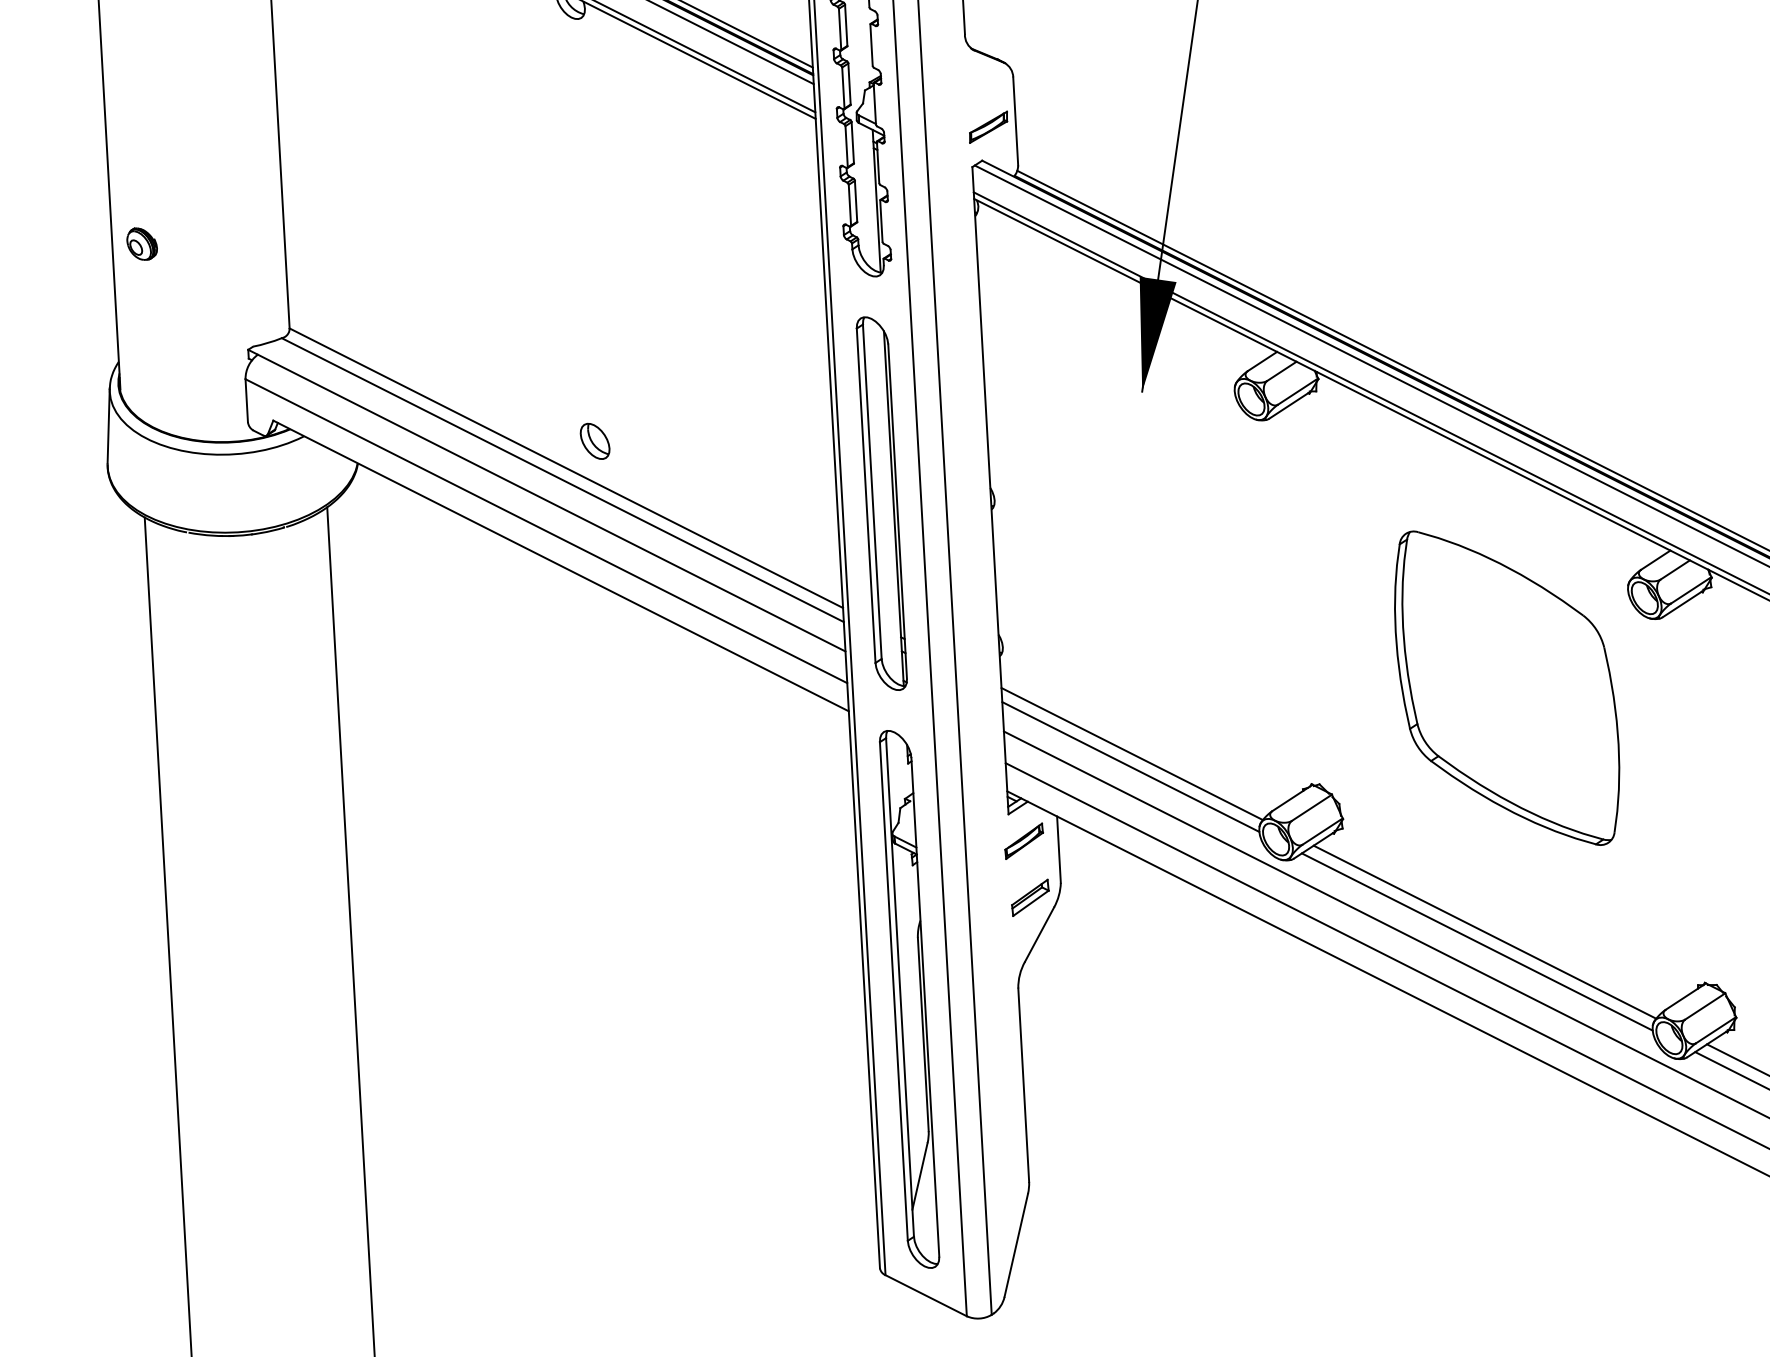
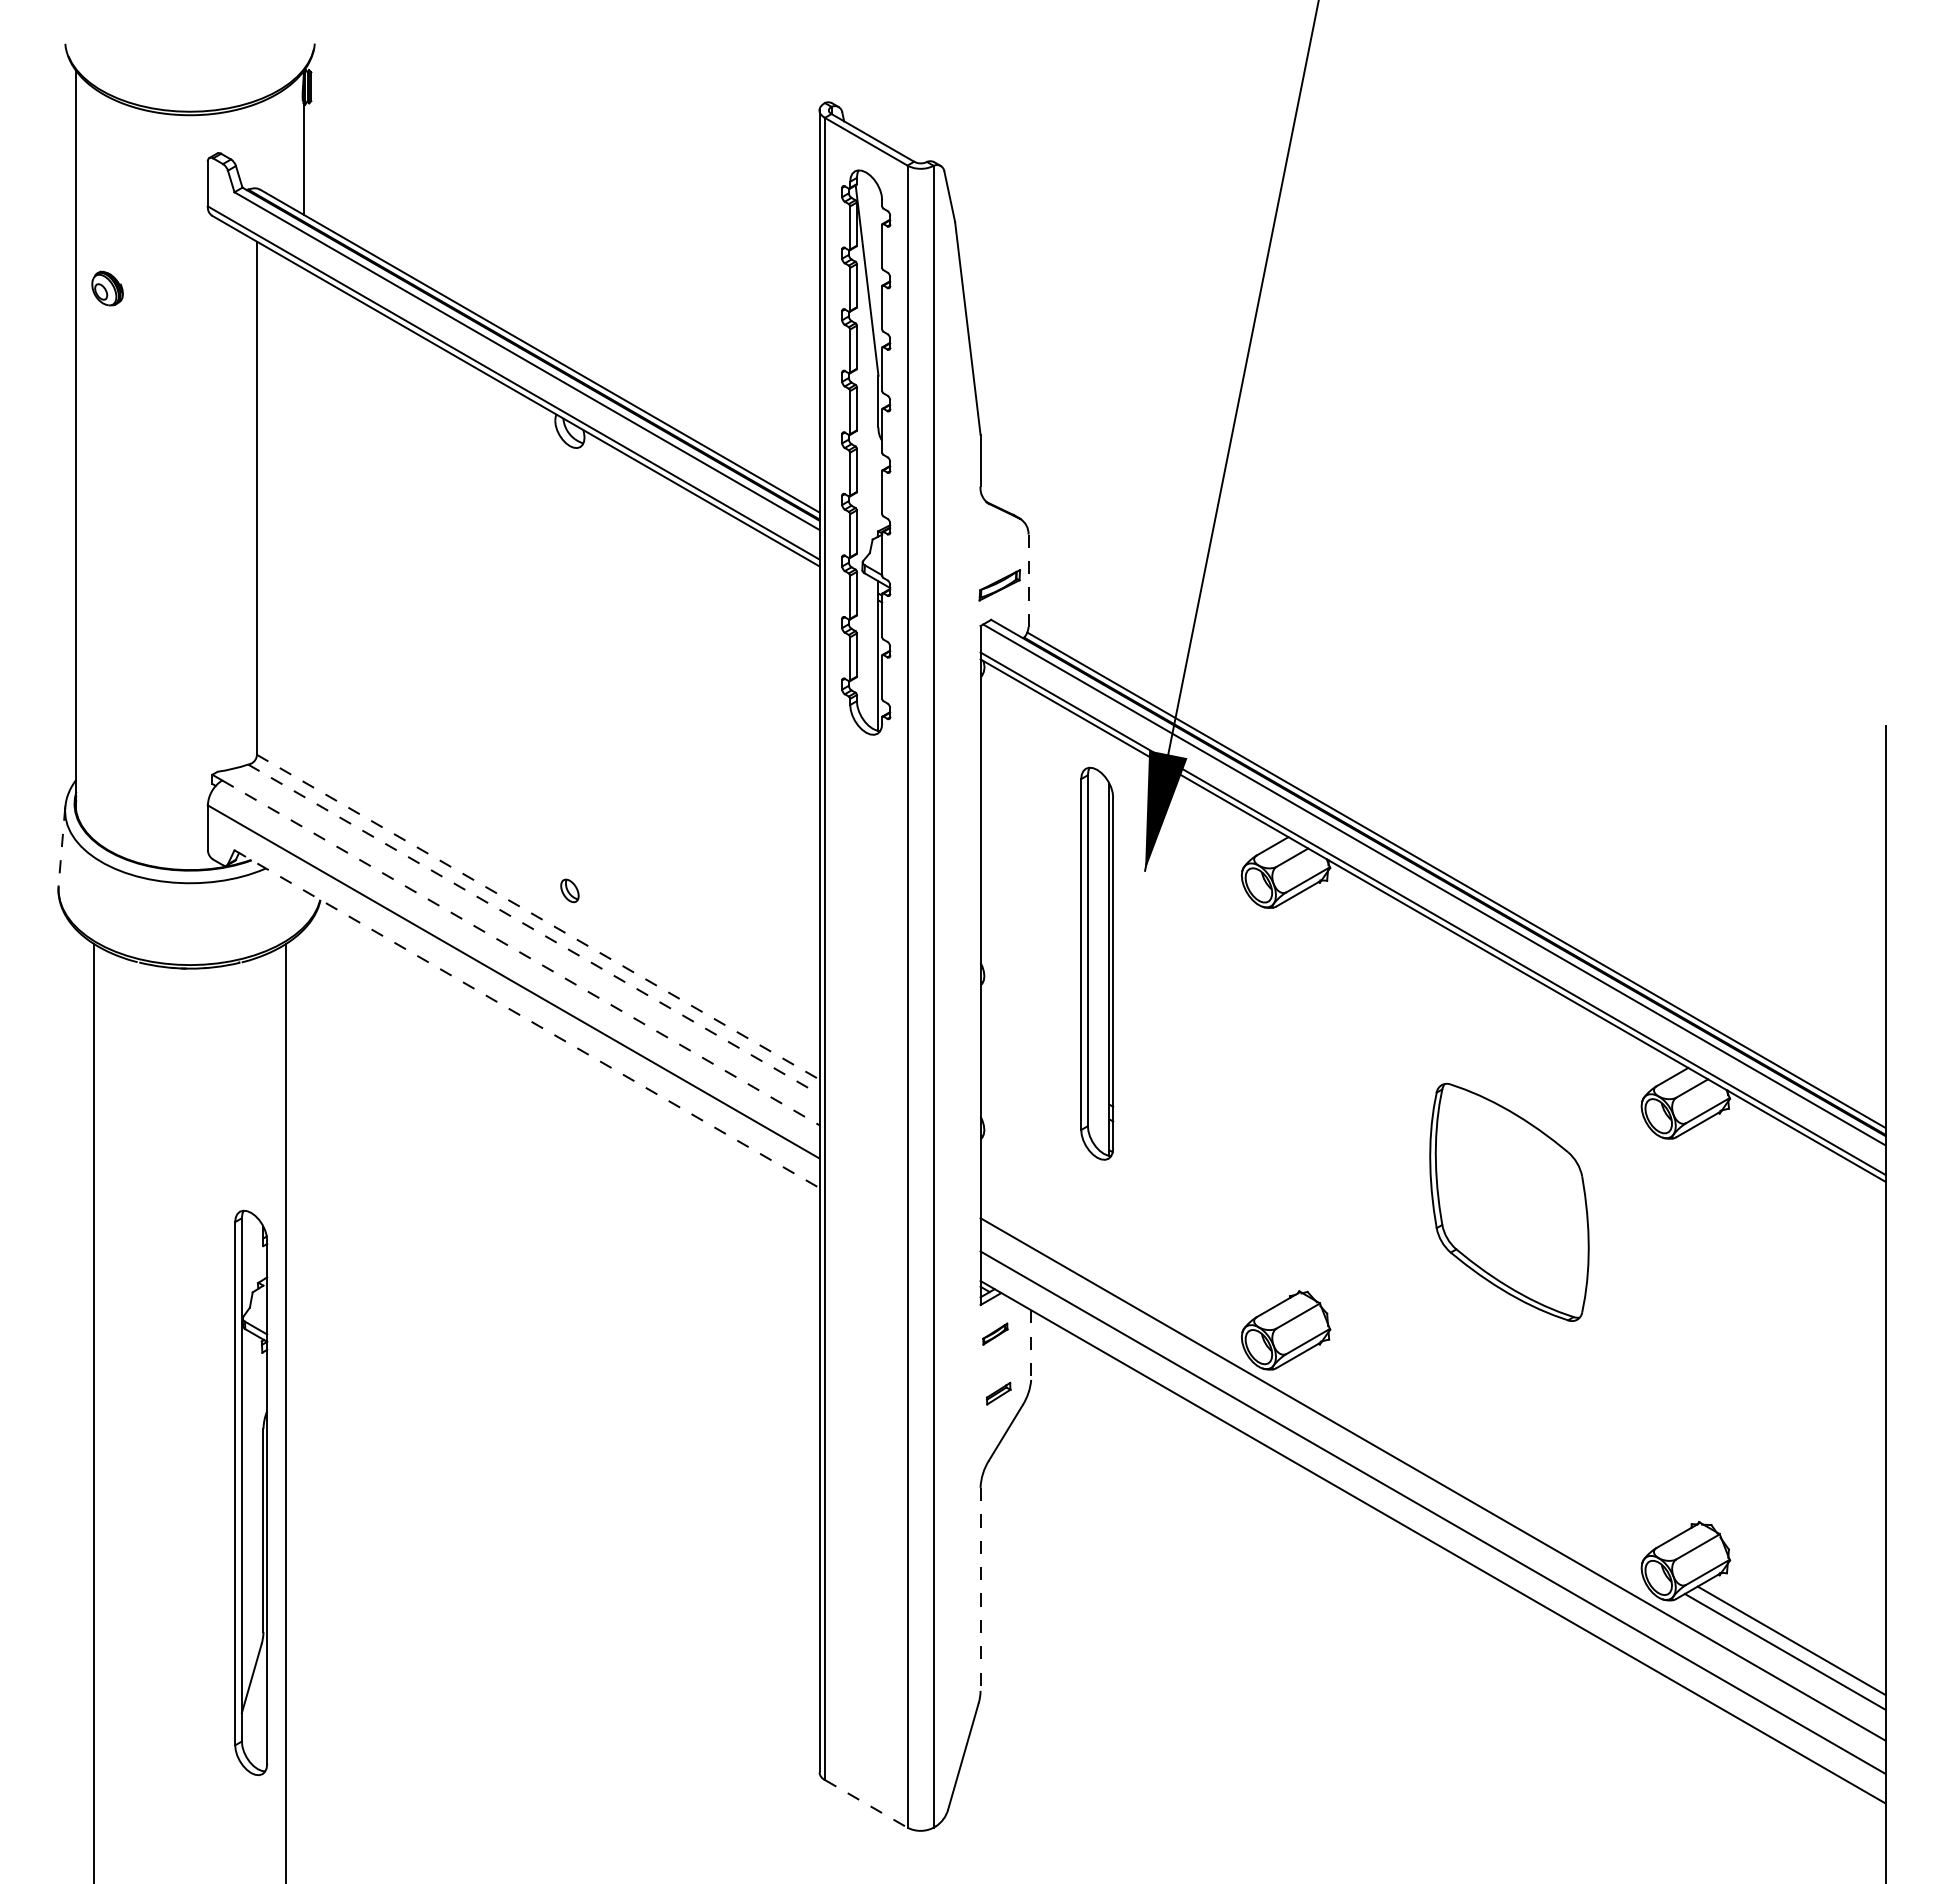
line: (1015, 122) -> (1028, 581), solid -> dashed
part: (142, 243) -> (107, 657), removed
line: (108, 427) -> (61, 847), solid -> dashed
part: (594, 441) -> (569, 890), size x0.6
line: (566, 468) -> (538, 917), solid -> dashed
line: (562, 480) -> (533, 929), solid -> dashed
line: (551, 502) -> (520, 952), solid -> dashed
part: (882, 503) -> (1097, 963), moved
line: (561, 566) -> (527, 1019), solid -> dashed
part: (1507, 688) -> (1509, 1202), size x0.7
line: (1132, 753) -> (1113, 1248), removed
line: (1130, 766) -> (1110, 1262), removed
part: (1024, 840) -> (995, 1333), size x0.6
line: (1059, 850) -> (1031, 1345), solid -> dashed
part: (1030, 897) -> (998, 1393), size x0.6
line: (1484, 931) -> (1471, 1455), removed
line: (1477, 941) -> (1463, 1465), removed
part: (909, 998) -> (251, 1492), moved
line: (1023, 1085) -> (980, 1589), solid -> dashed
line: (926, 1295) -> (866, 1803), solid -> dashed

